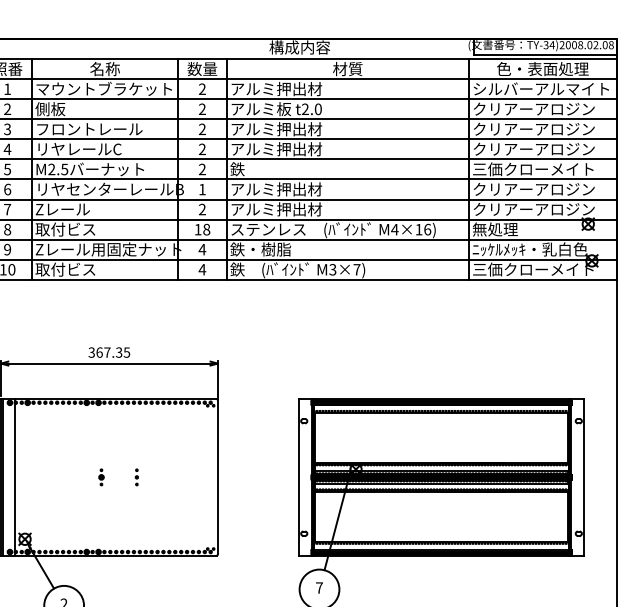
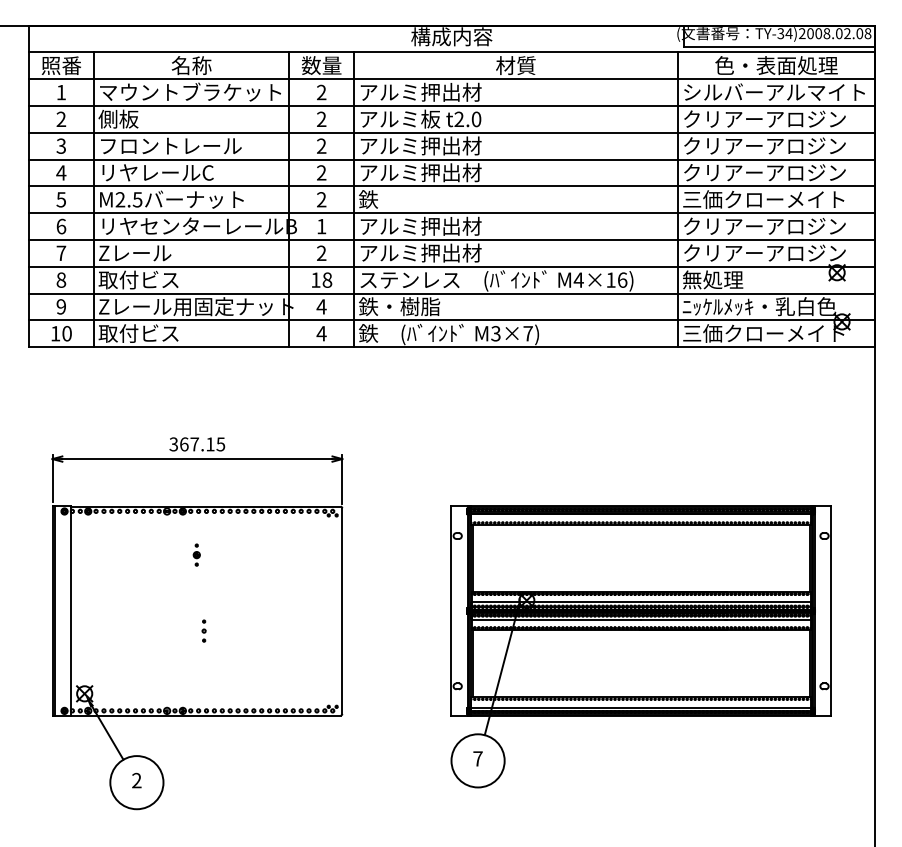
text: (119, 352) -> (210, 444), 367.35 -> 367.15
part: (101, 476) -> (196, 554), moved
part: (136, 476) -> (203, 630), moved

